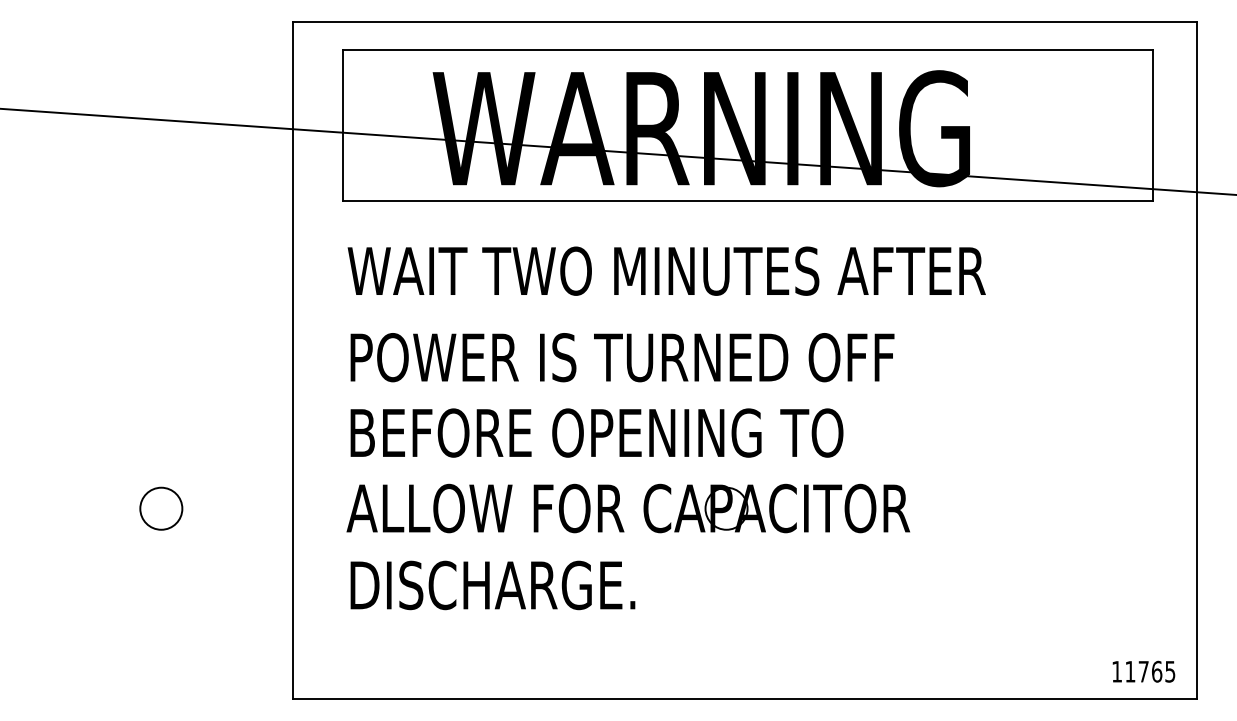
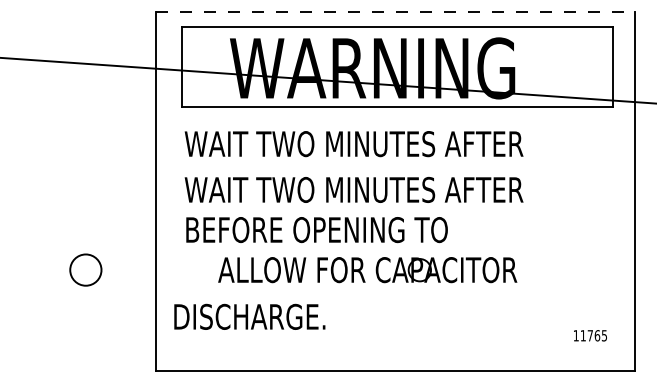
line: (744, 21) -> (395, 11), solid -> dashed
text: (665, 356) -> (353, 189), POWER IS TURNED OFF -> WAIT TWO MINUTES AFTER
circle: (160, 509) -> (85, 270), size x1.4
part: (627, 509) -> (367, 270), moved
text: (492, 584) -> (249, 316), moved
text: (1143, 671) -> (590, 335), moved

